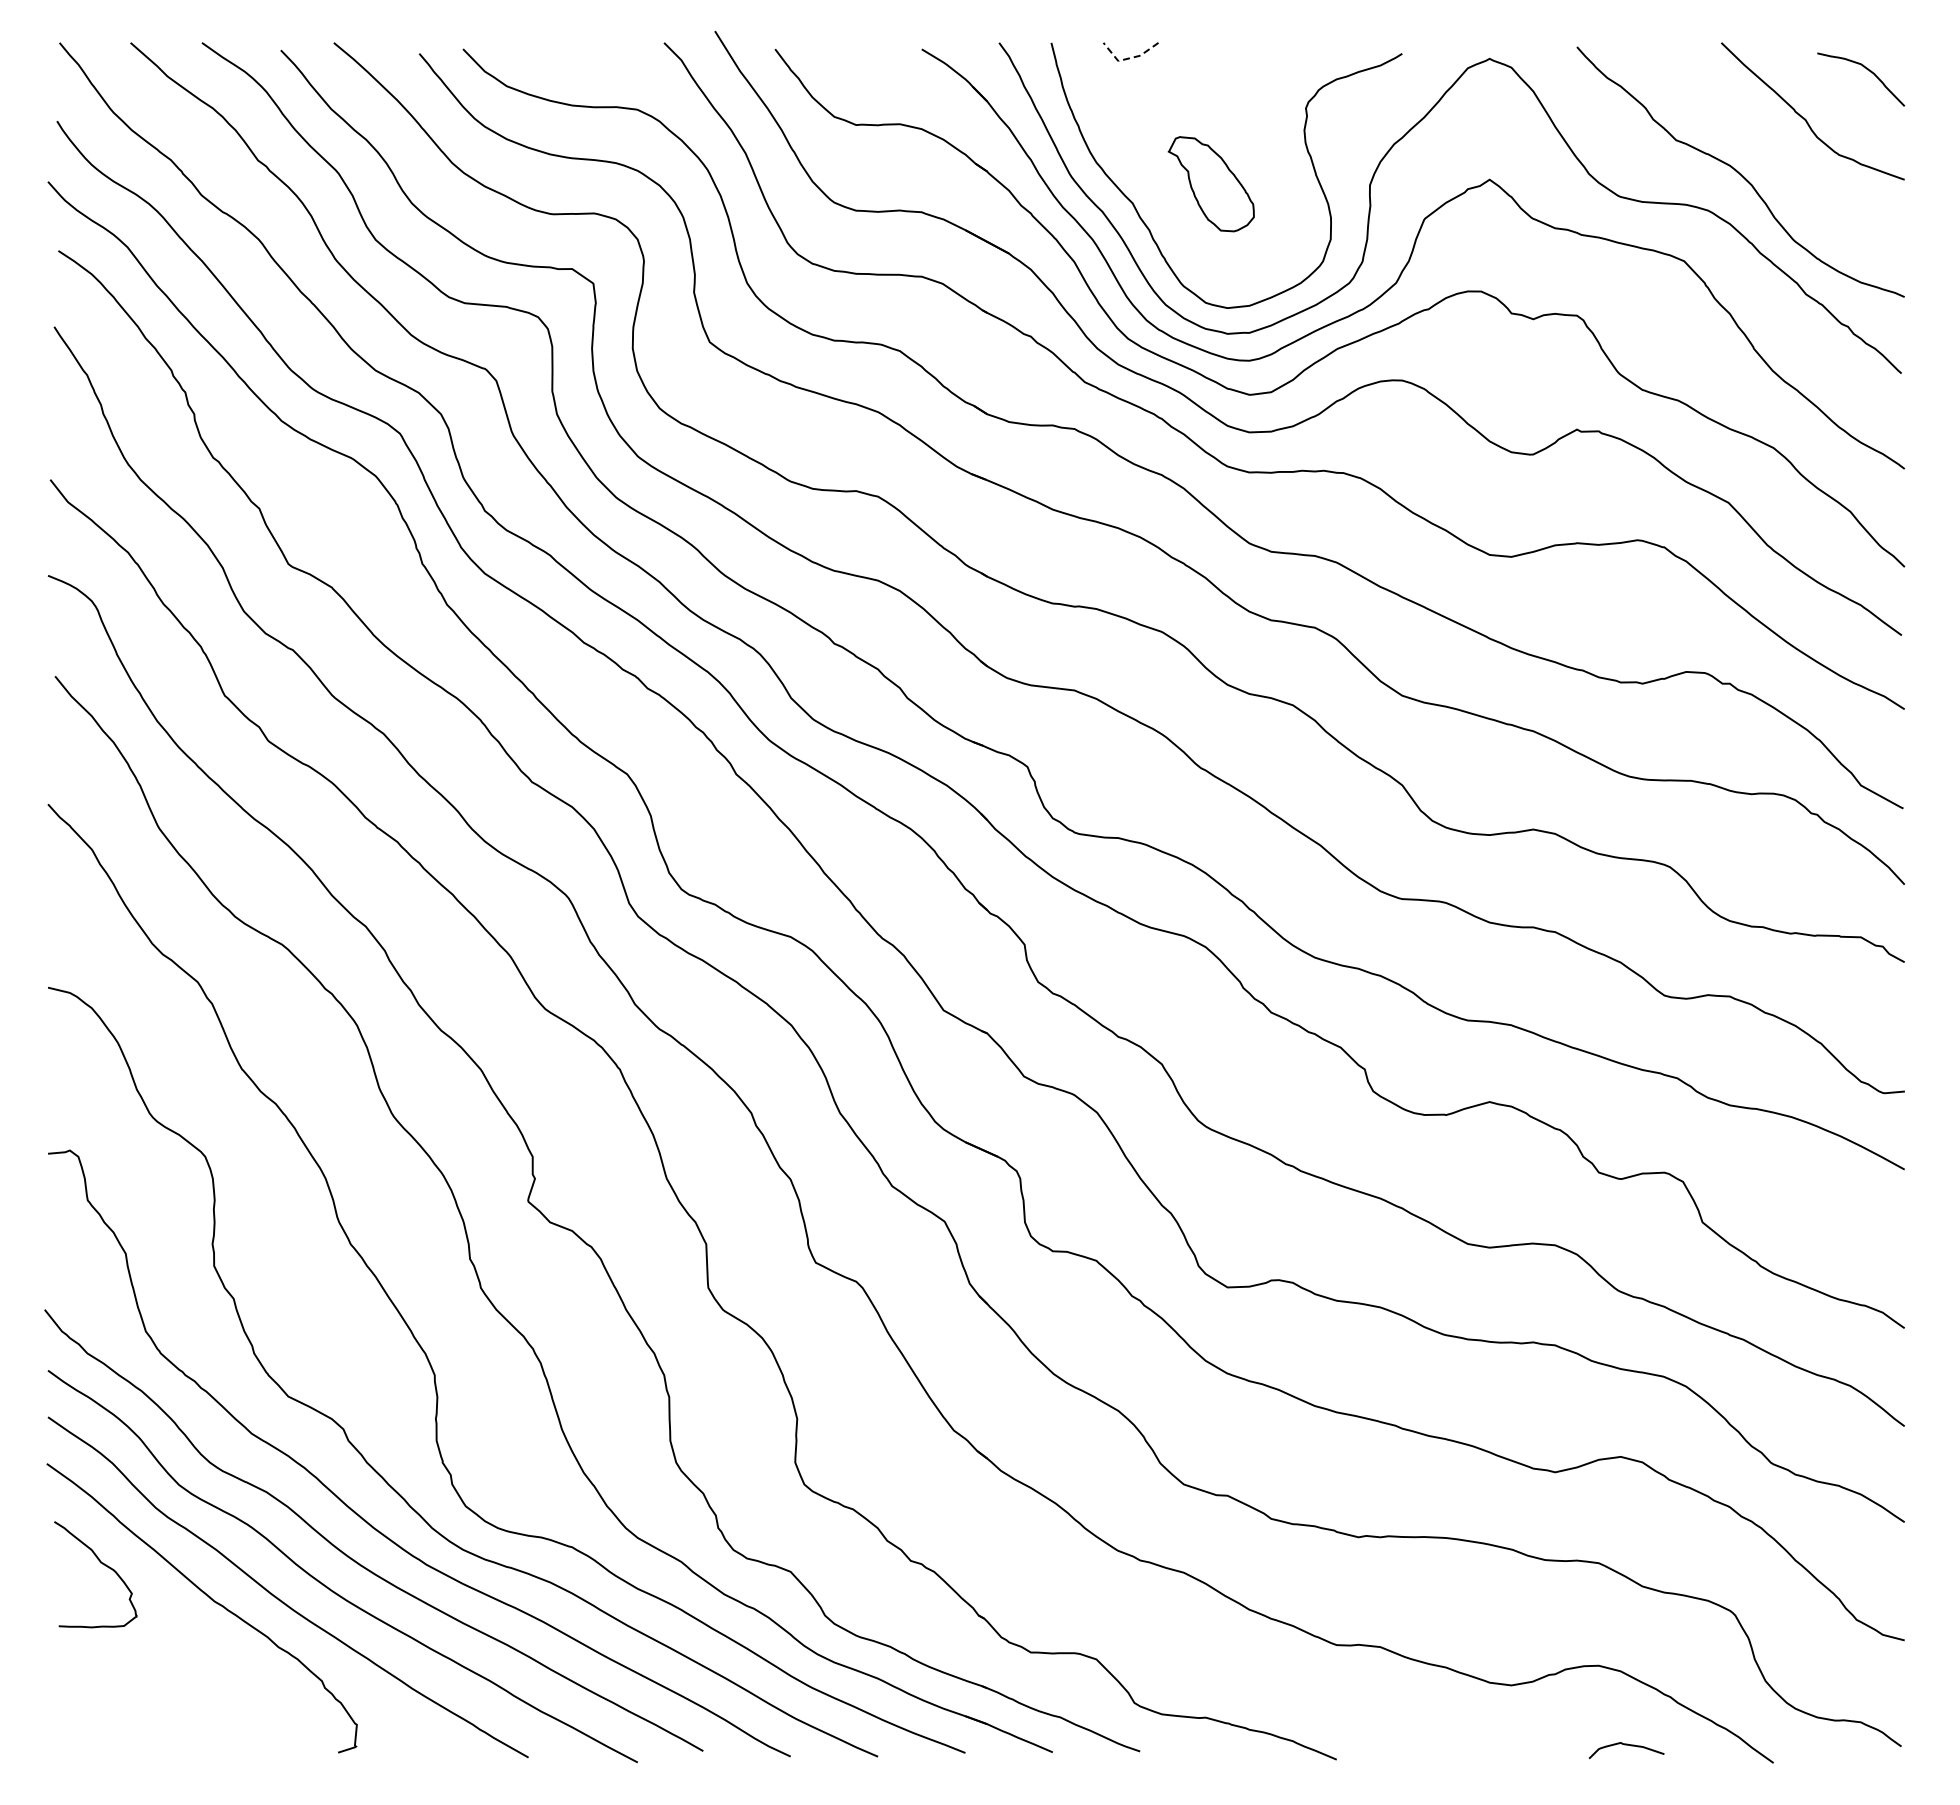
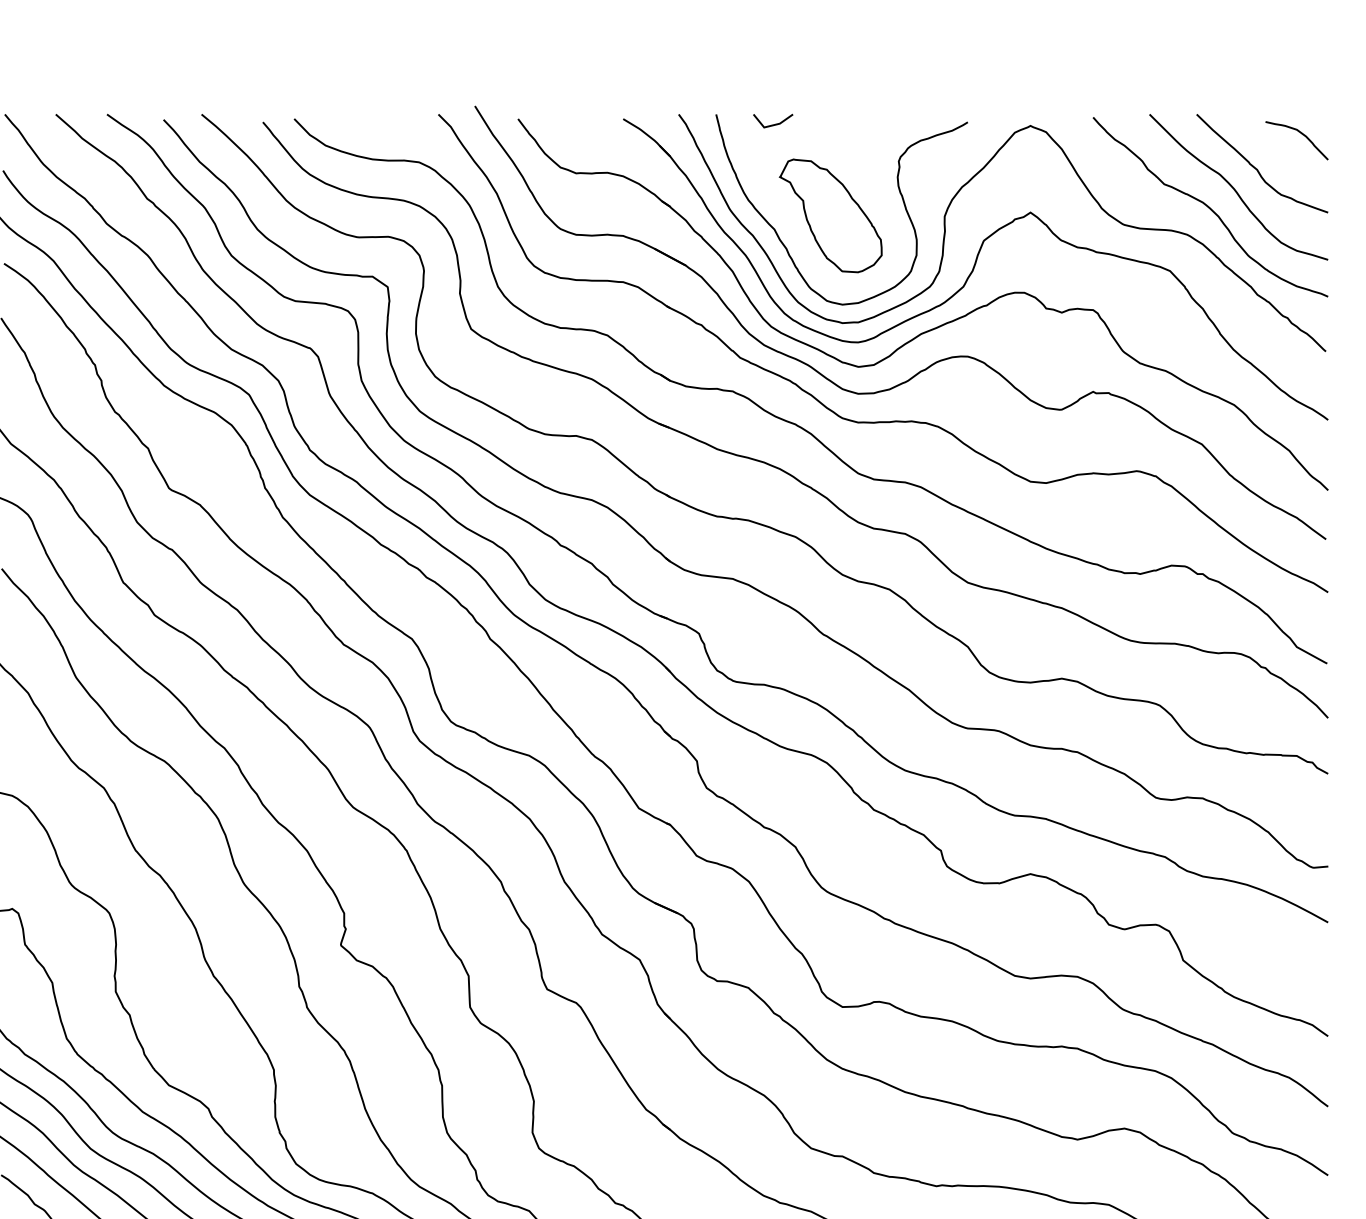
line: (1128, 58) -> (771, 125), dashed -> solid
curve: (1775, 147) -> (1235, 189), added
part: (1211, 183) -> (831, 215), size x1.67

